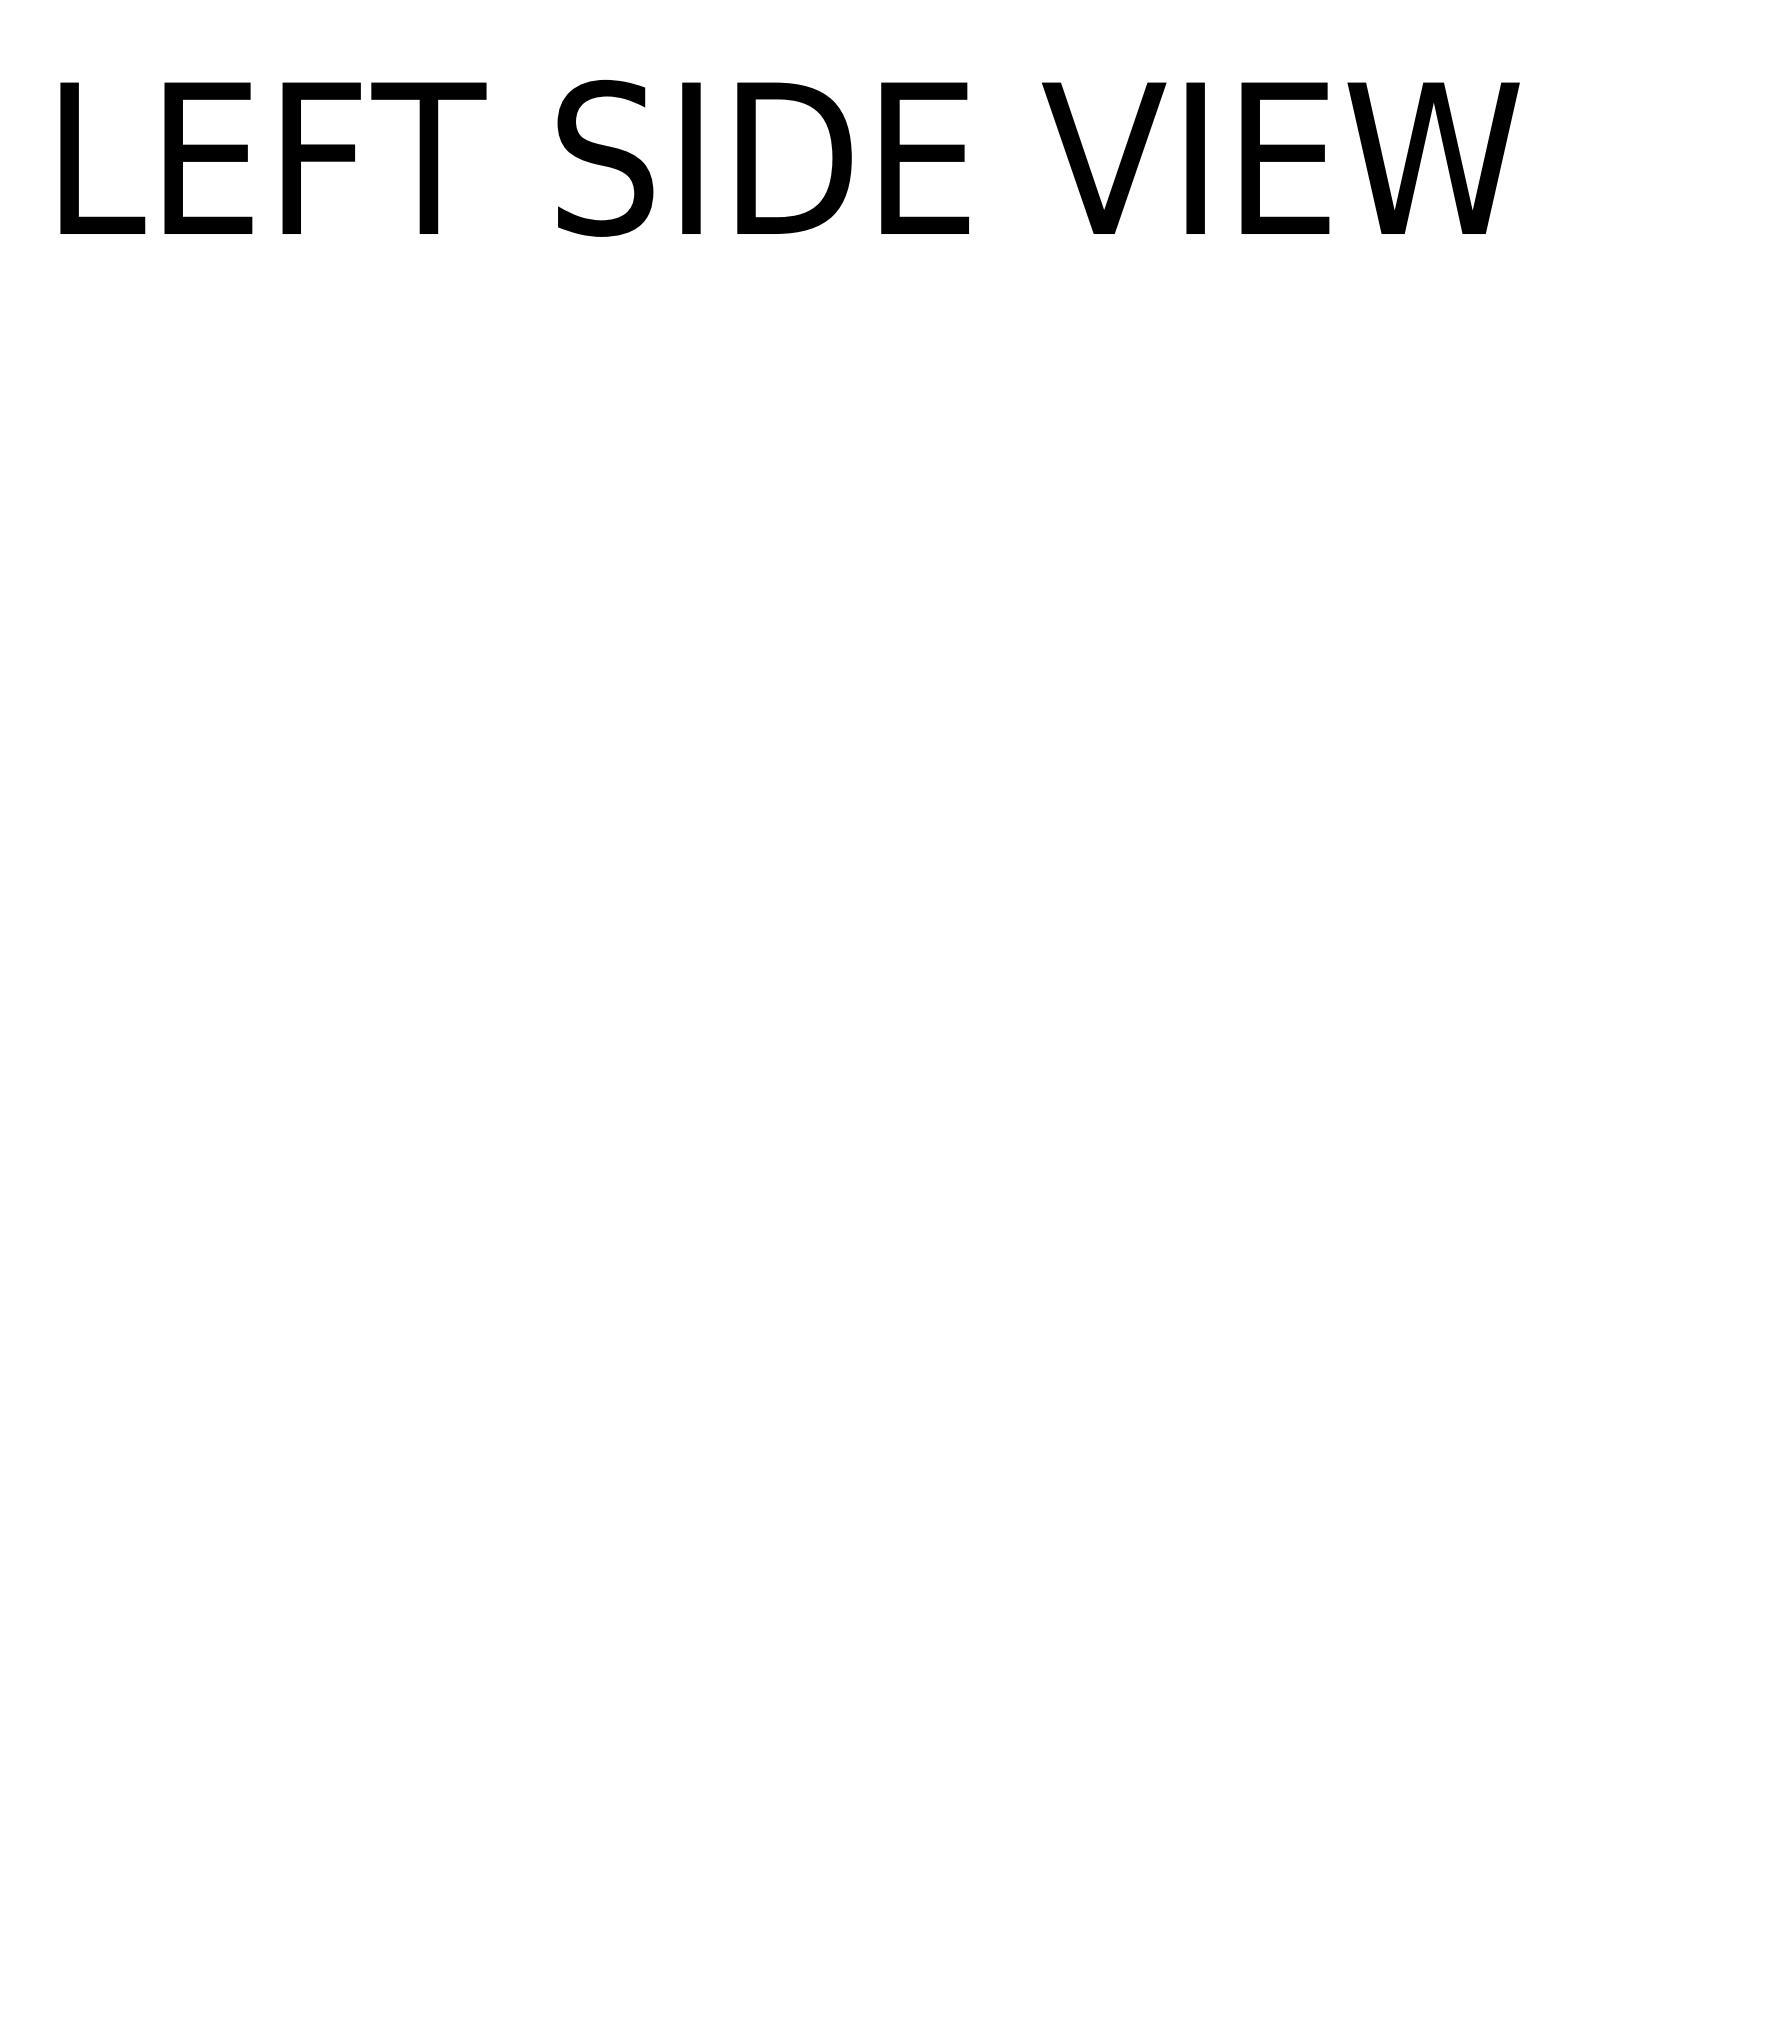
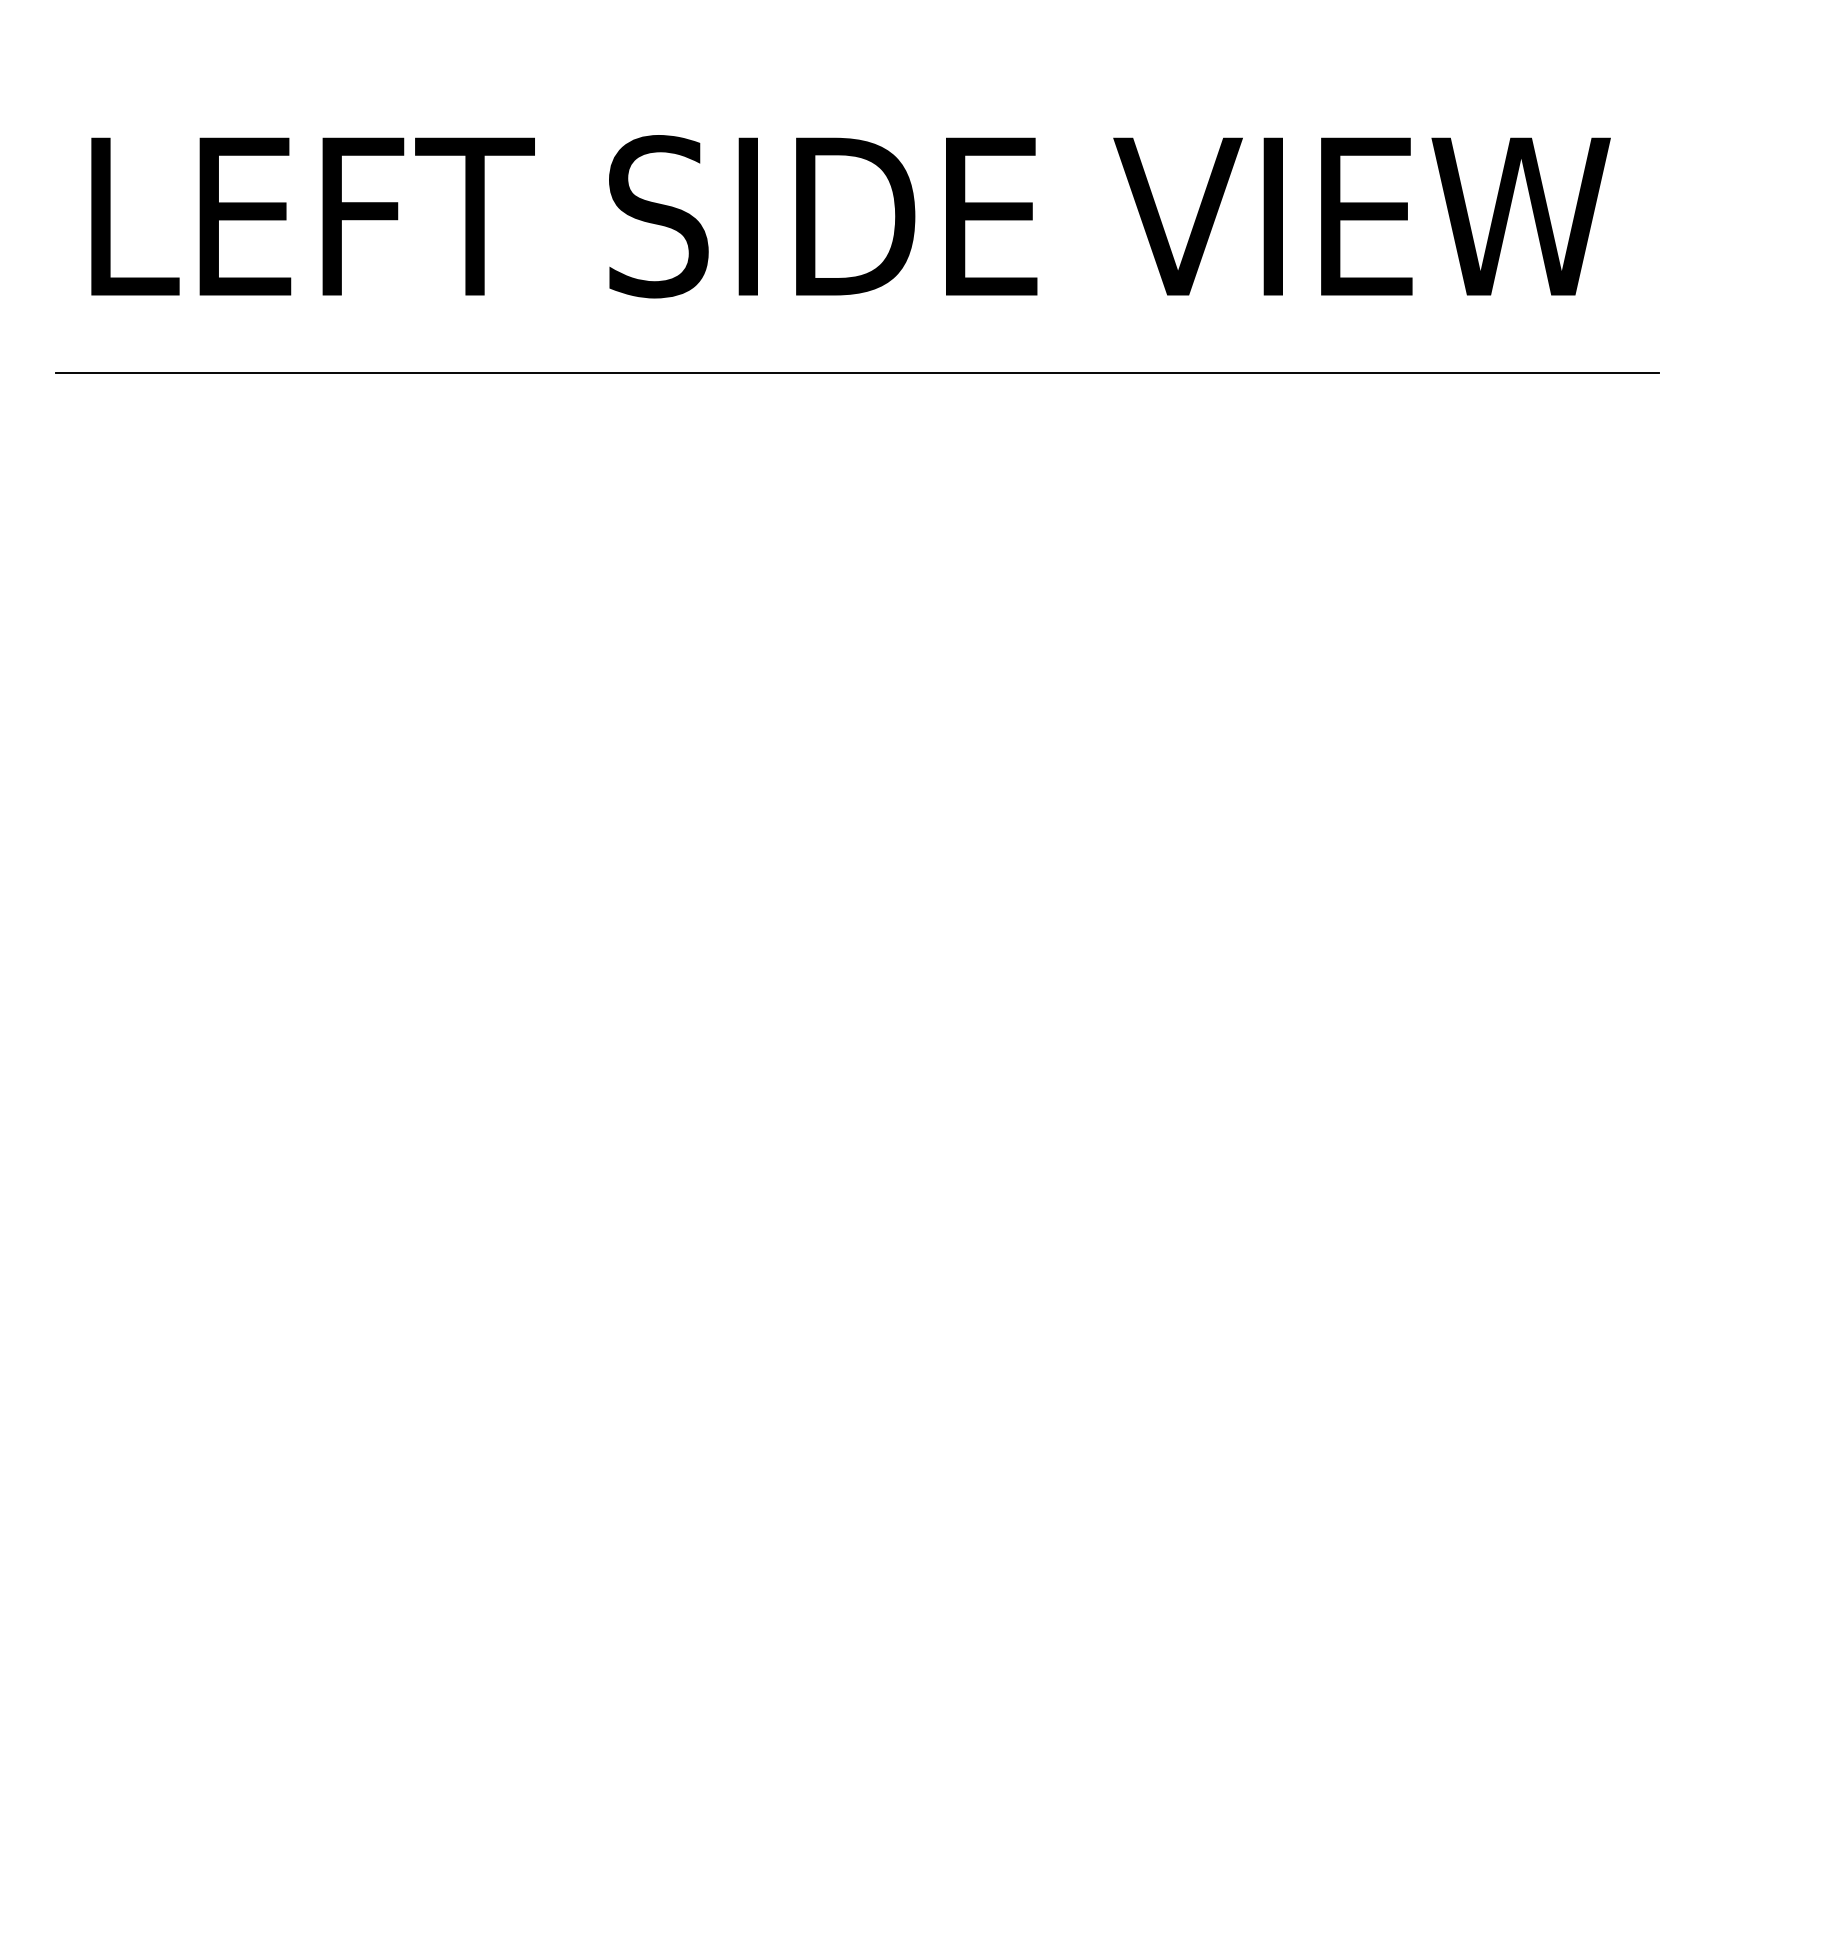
line: (795, 308) -> (856, 373), added

